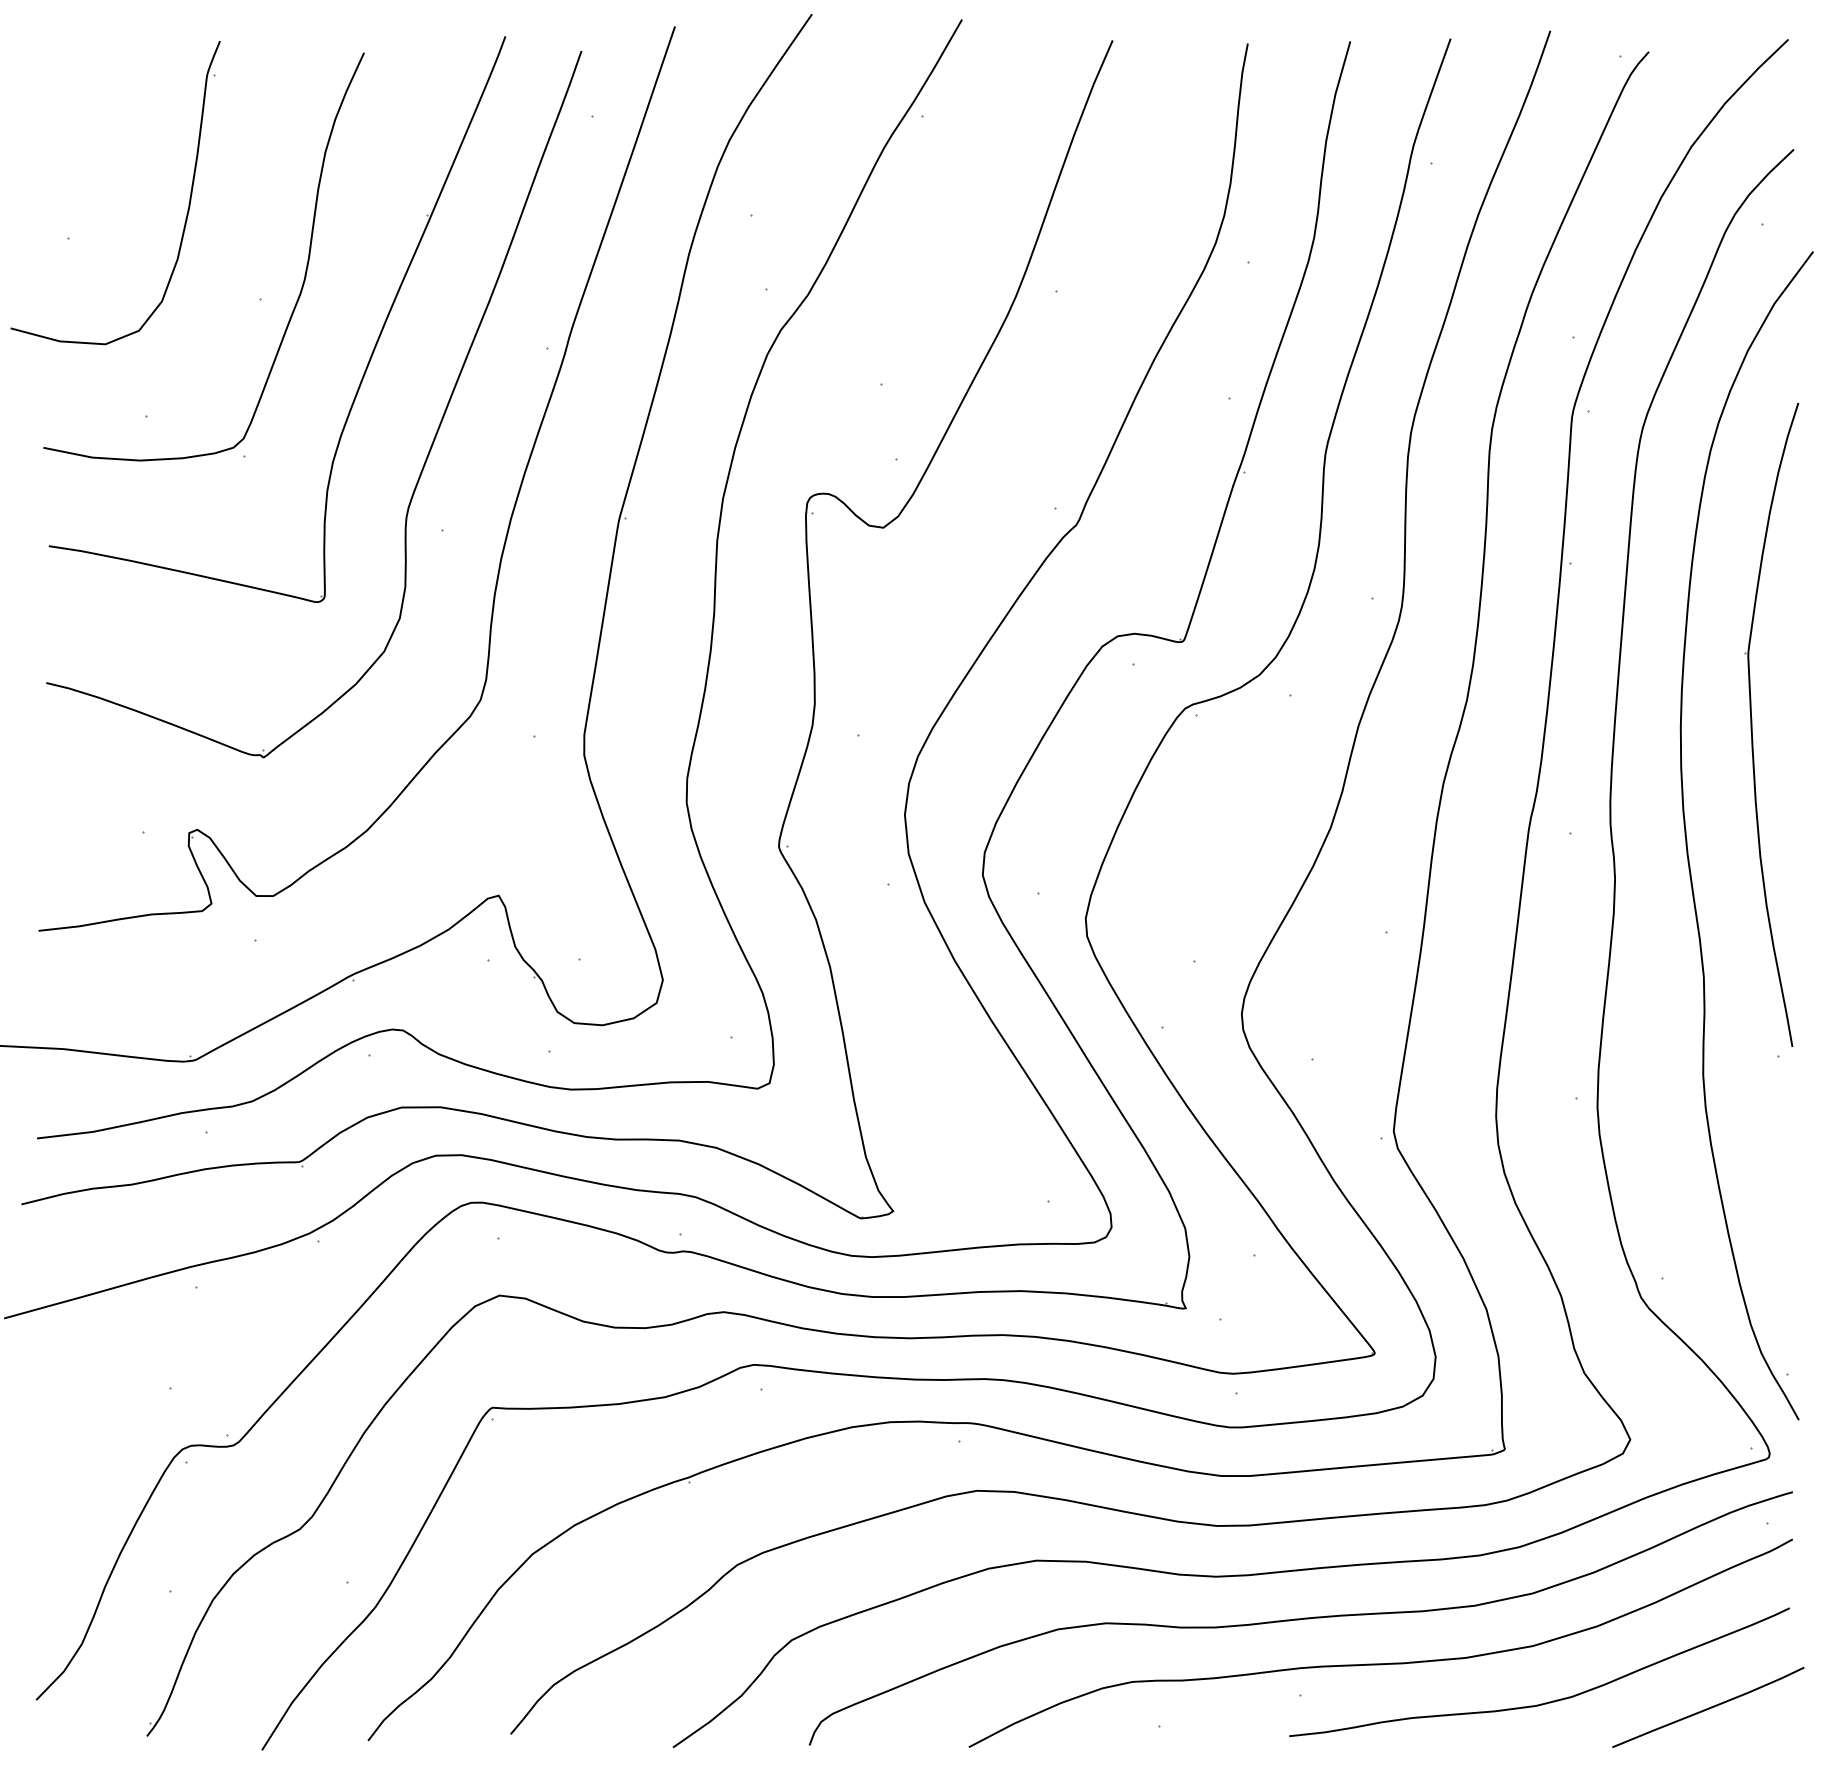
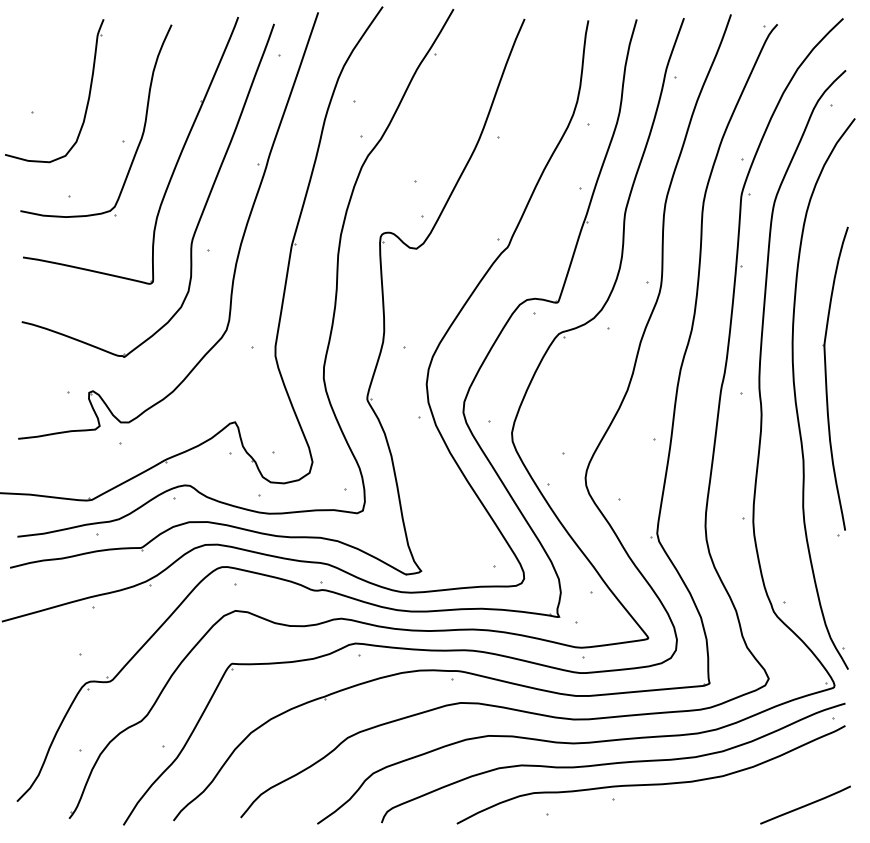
part: (1754, 734) -> (827, 383), moved
curve: (1549, 1699) -> (730, 801), removed

